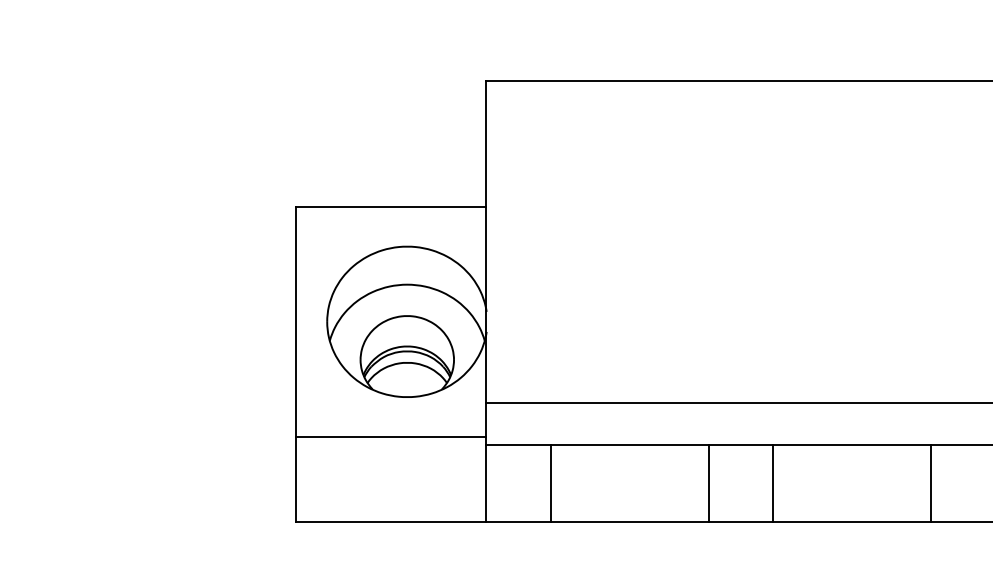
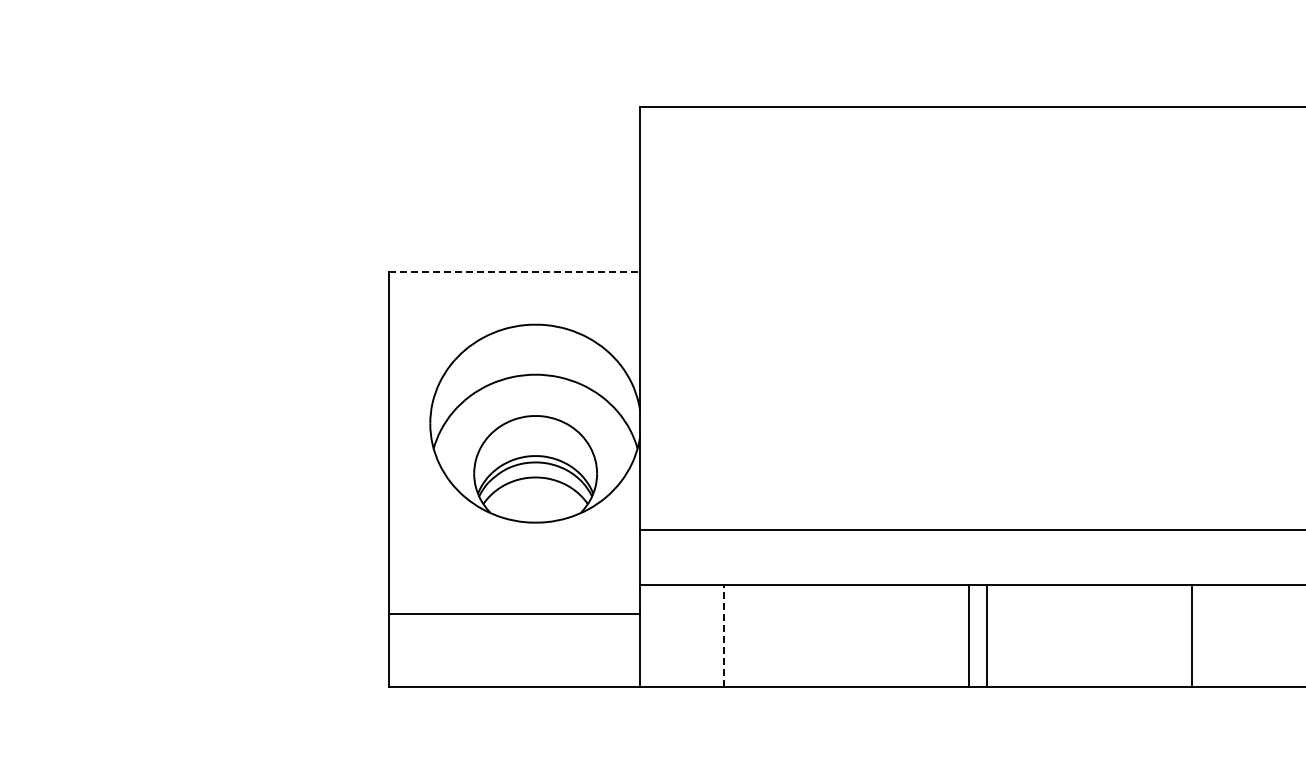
line: (391, 206) -> (514, 272), solid -> dashed
line: (391, 436) -> (514, 613), moved
line: (550, 483) -> (724, 636), solid -> dashed
line: (708, 483) -> (969, 636), moved
line: (773, 483) -> (987, 636), moved
line: (930, 483) -> (1191, 636), moved

